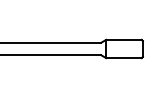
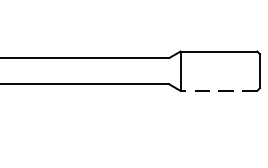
line: (123, 58) -> (217, 91), solid -> dashed

